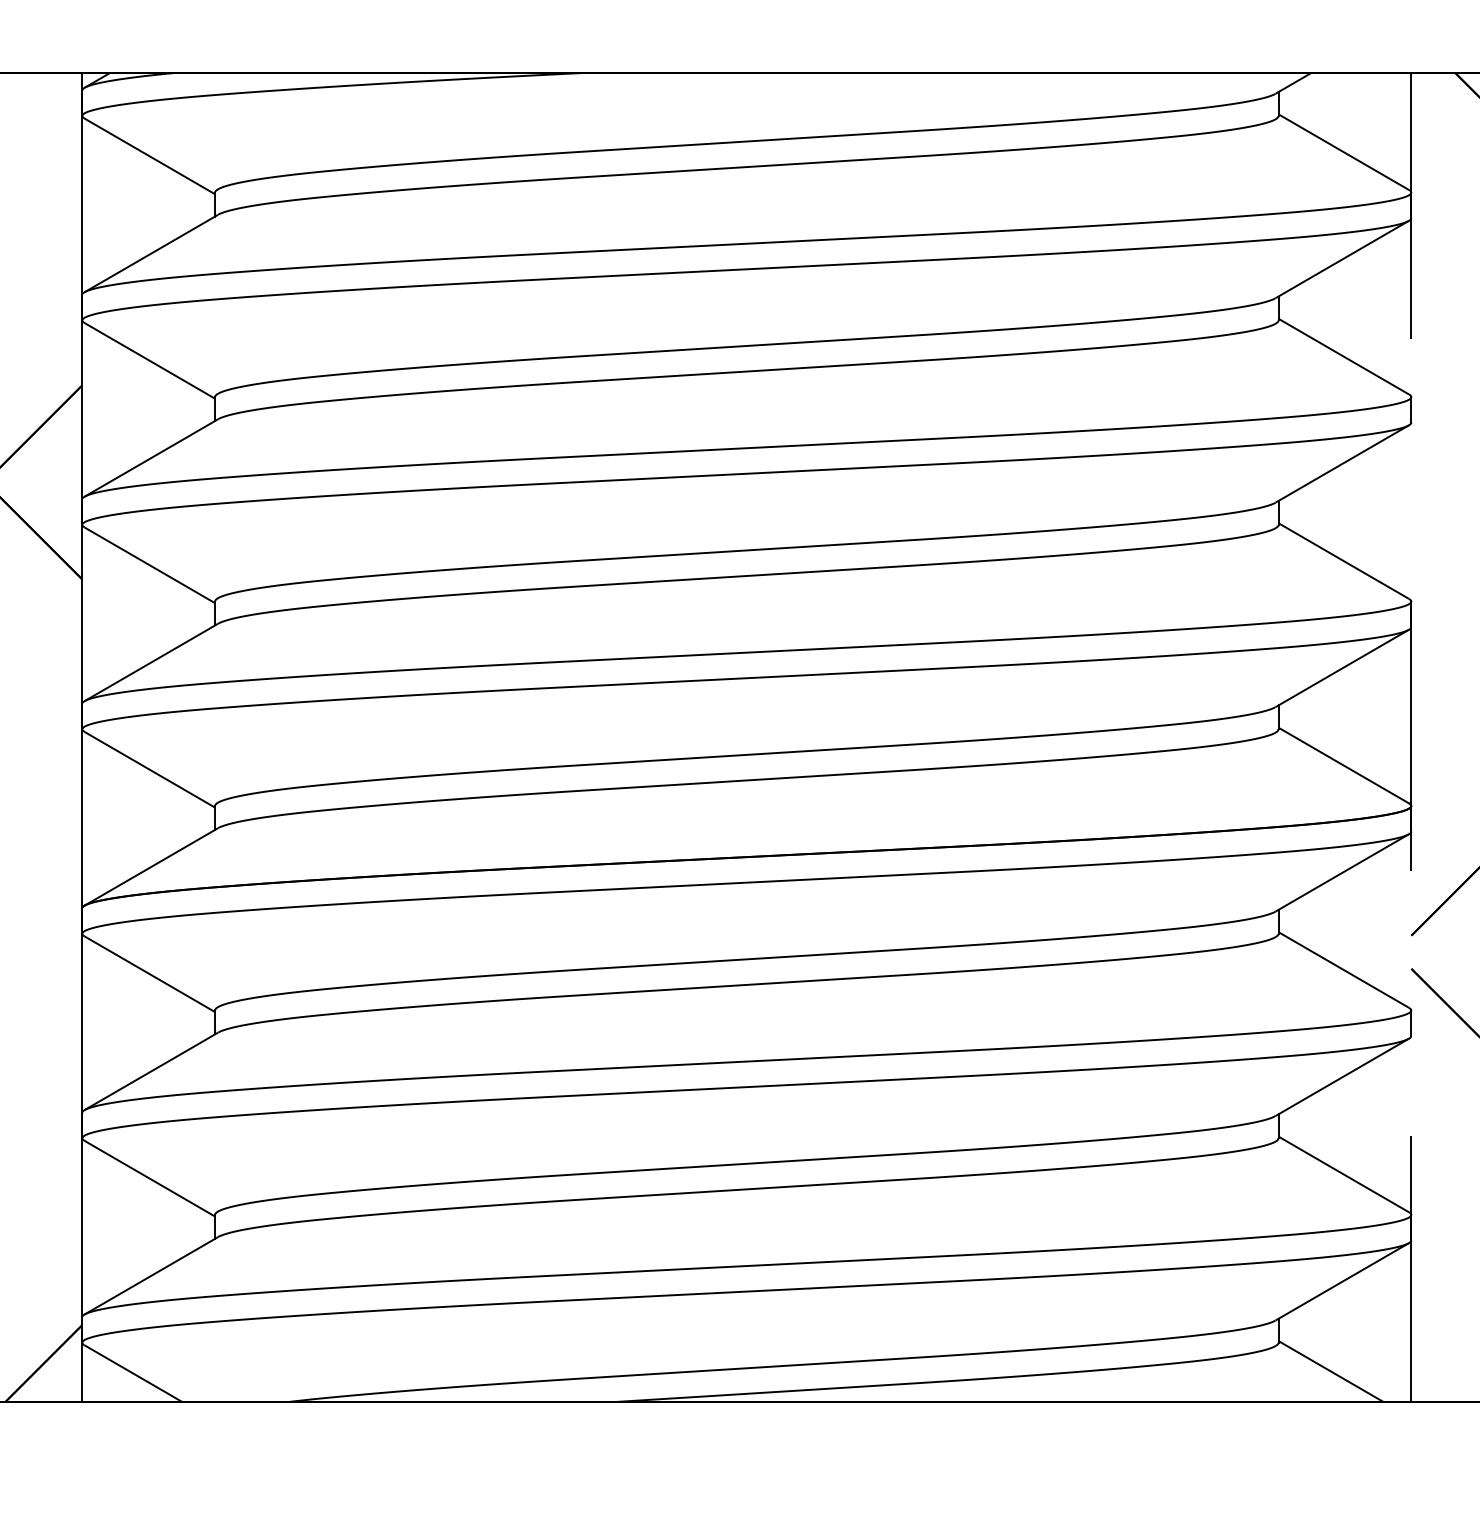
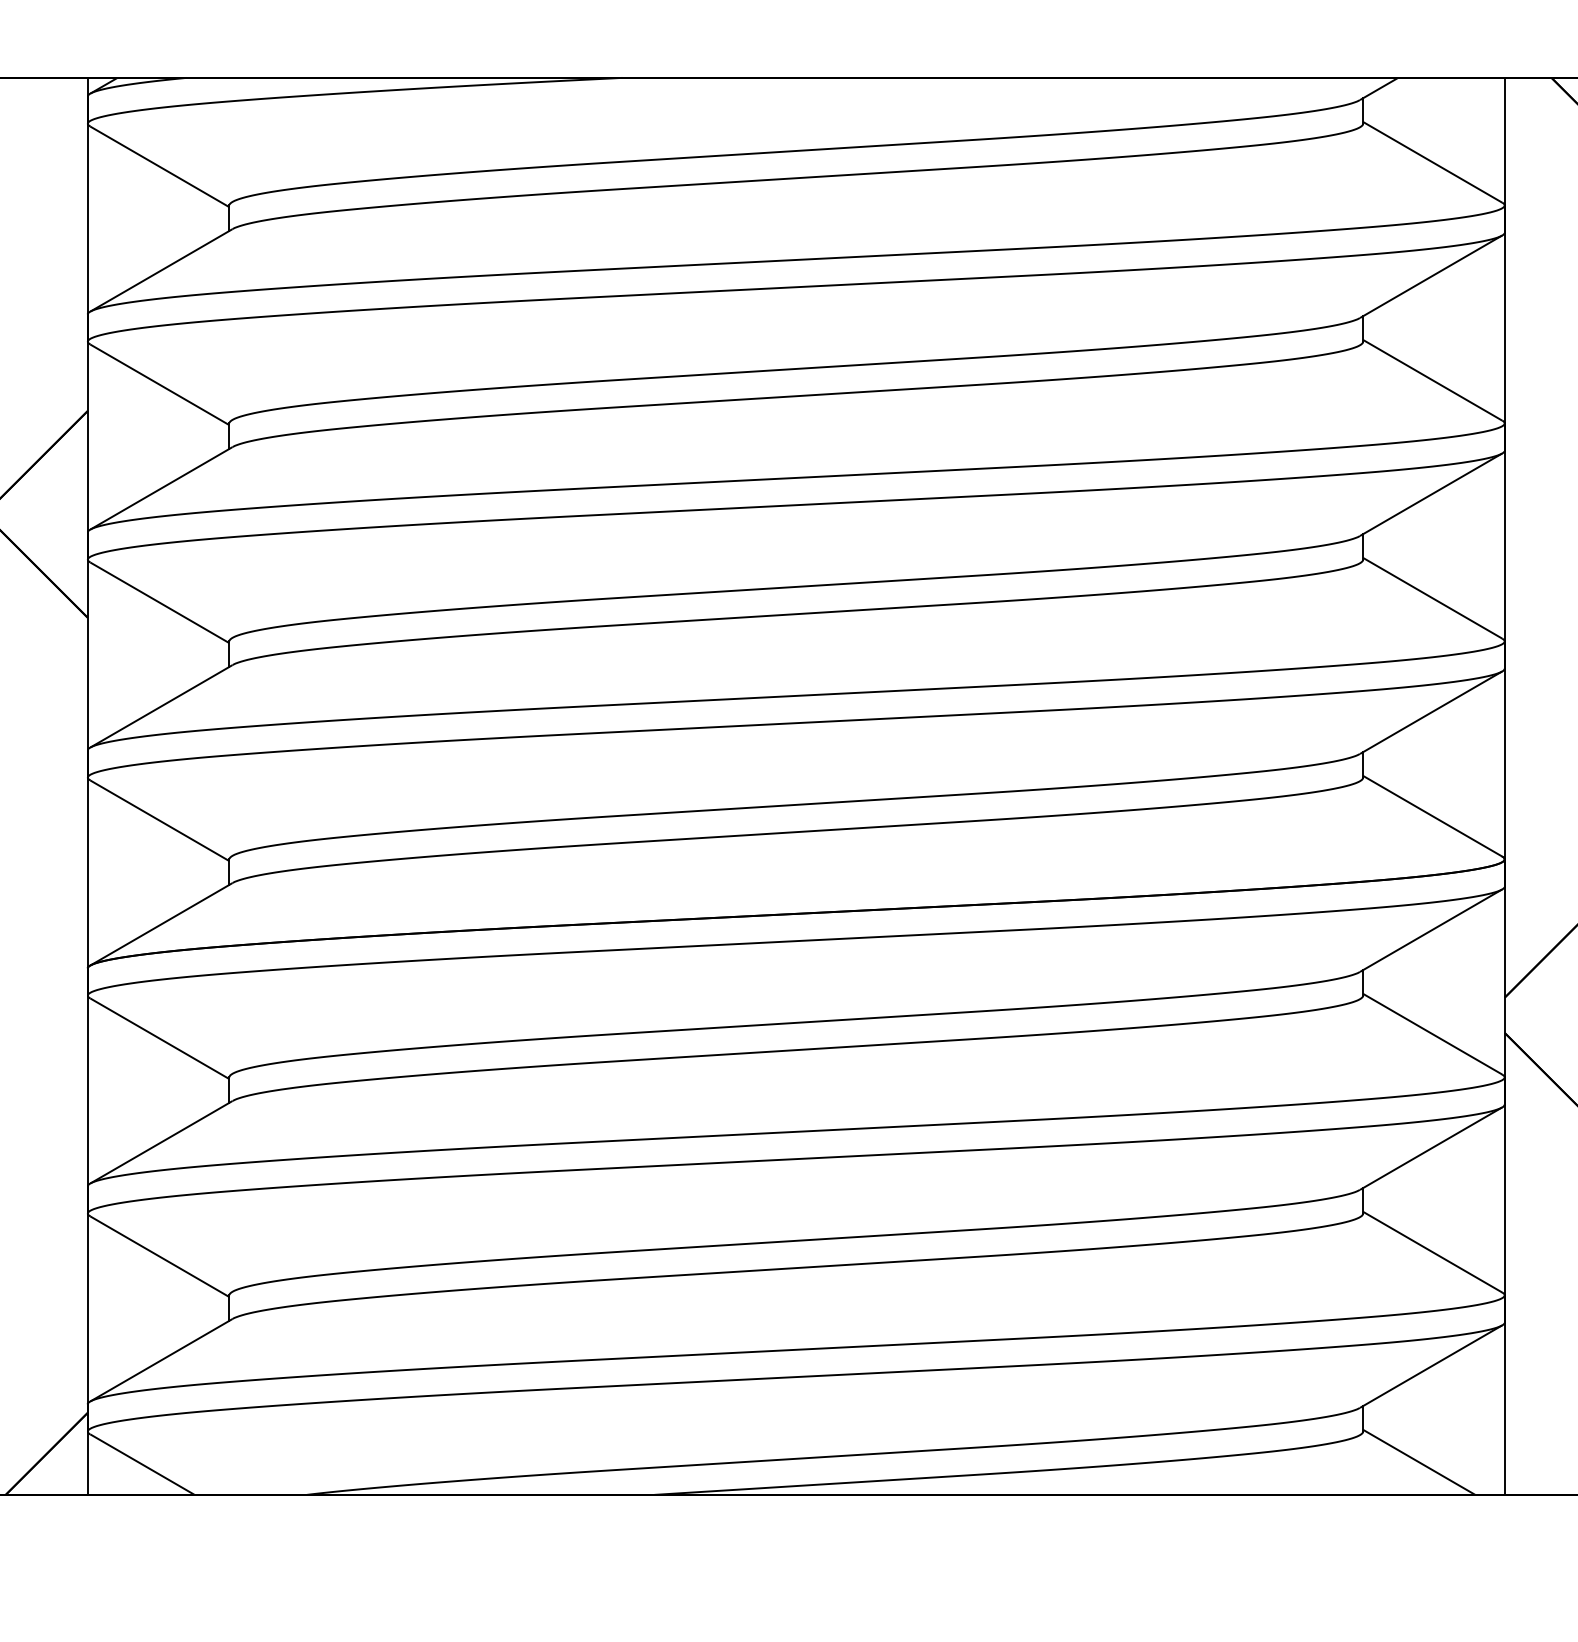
line: (1411, 737) -> (1504, 786), dashed -> solid

